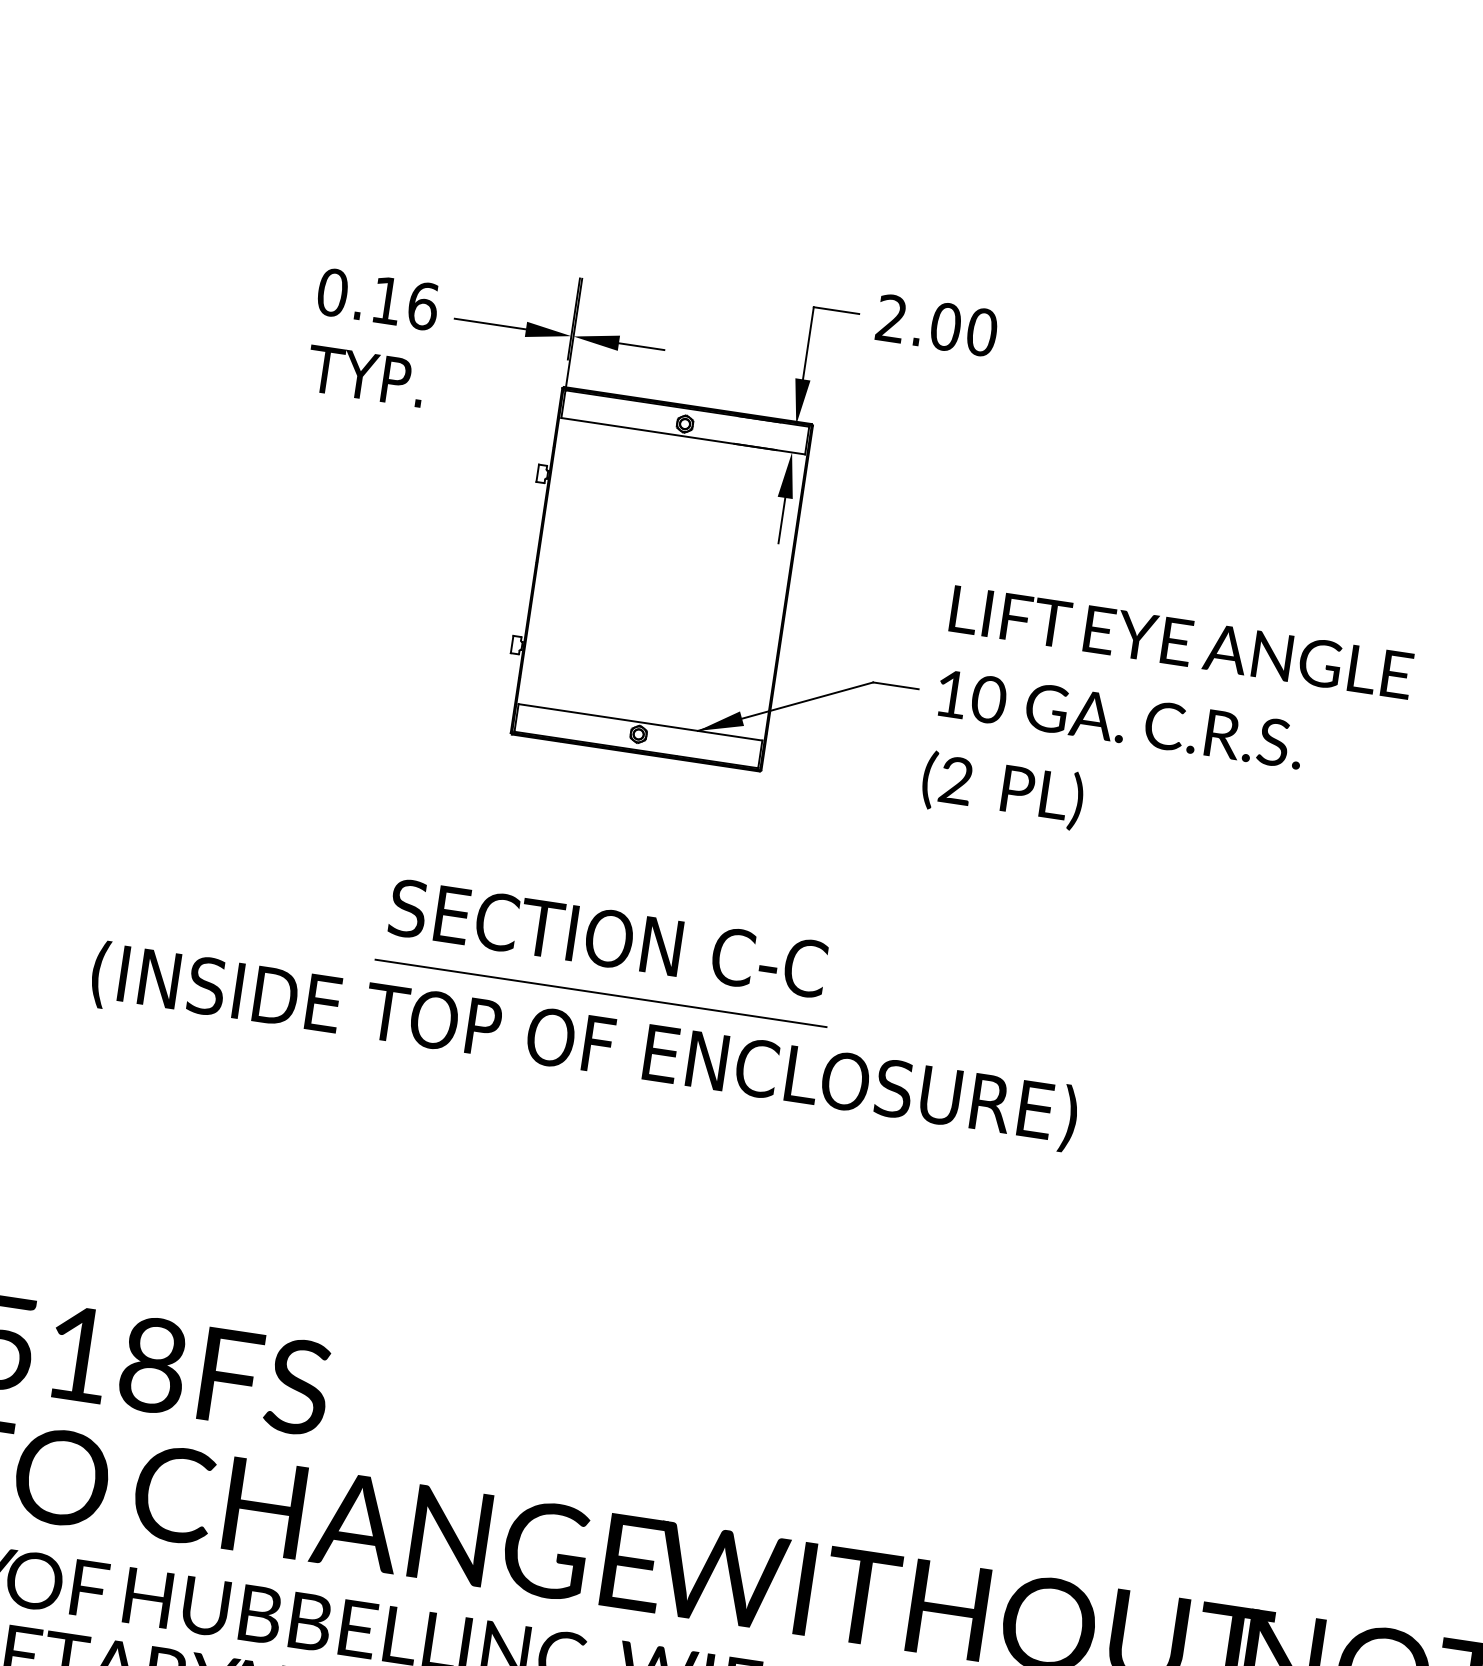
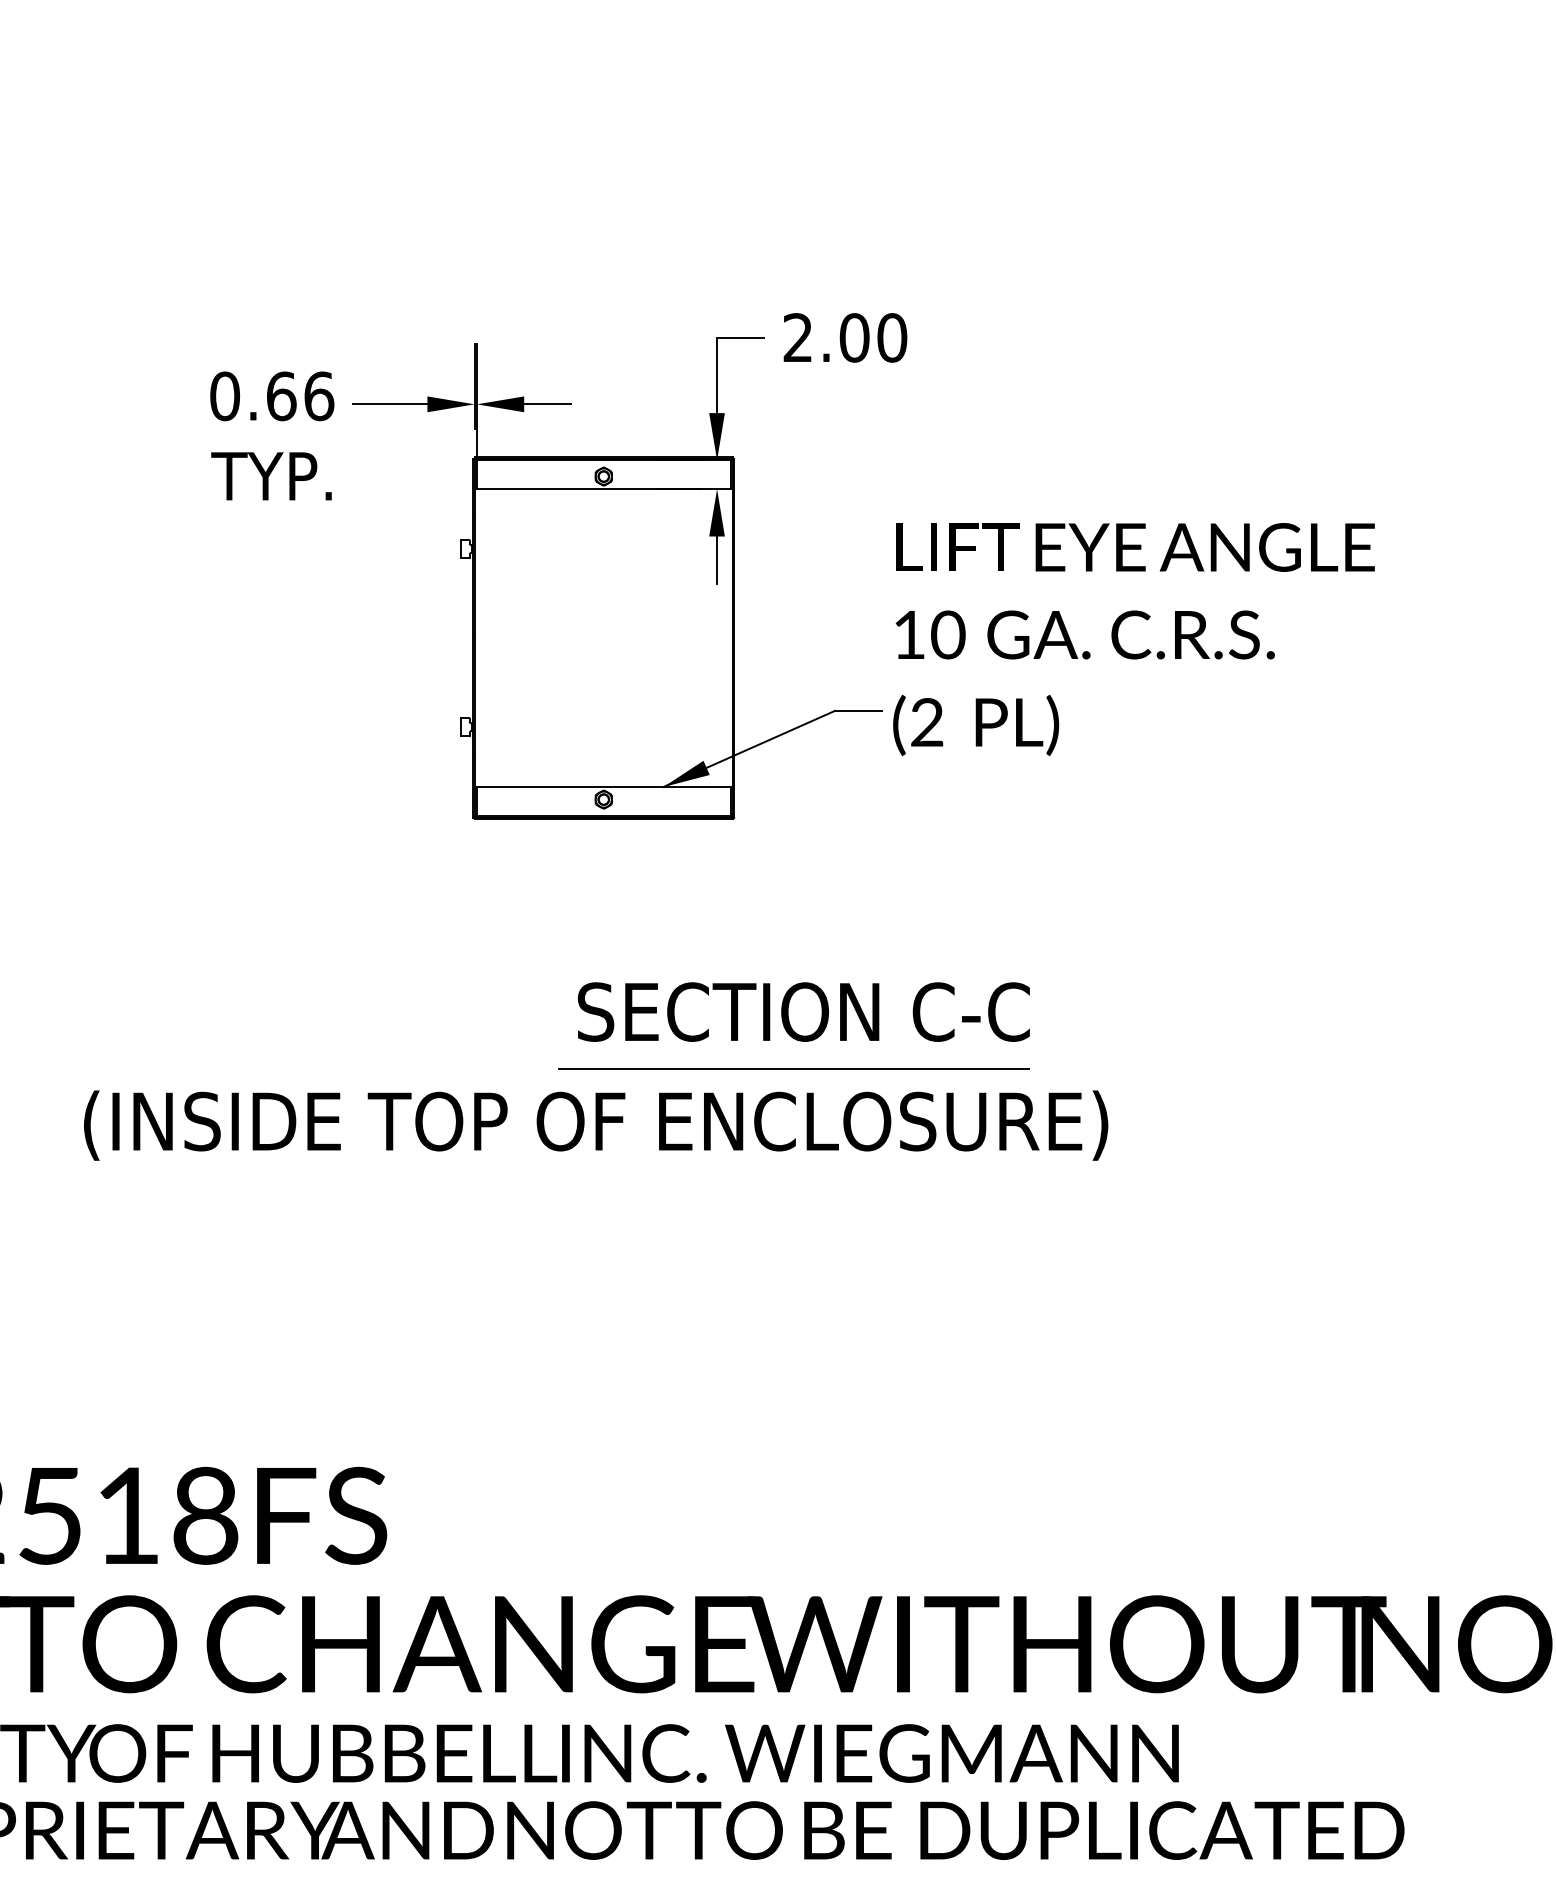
text: (386, 300) -> (281, 396), 0.16 -> 0.66
text: (1166, 730) -> (1133, 639), moved
text: (607, 937) -> (803, 1011), moved
line: (600, 992) -> (793, 1068), moved

